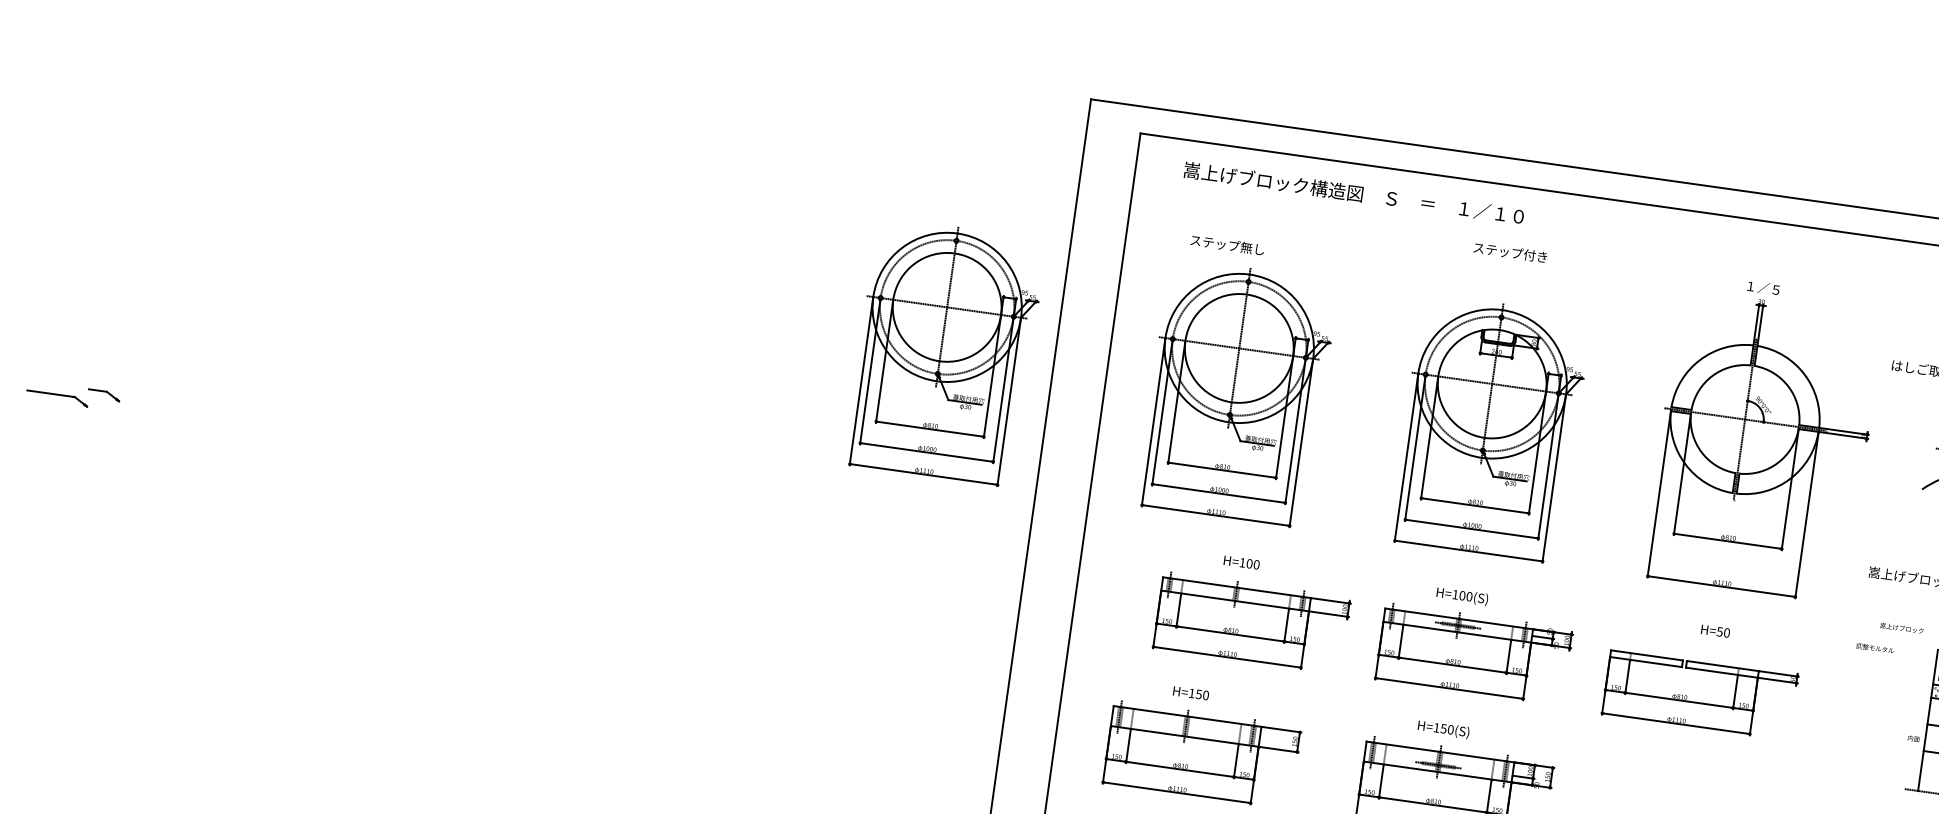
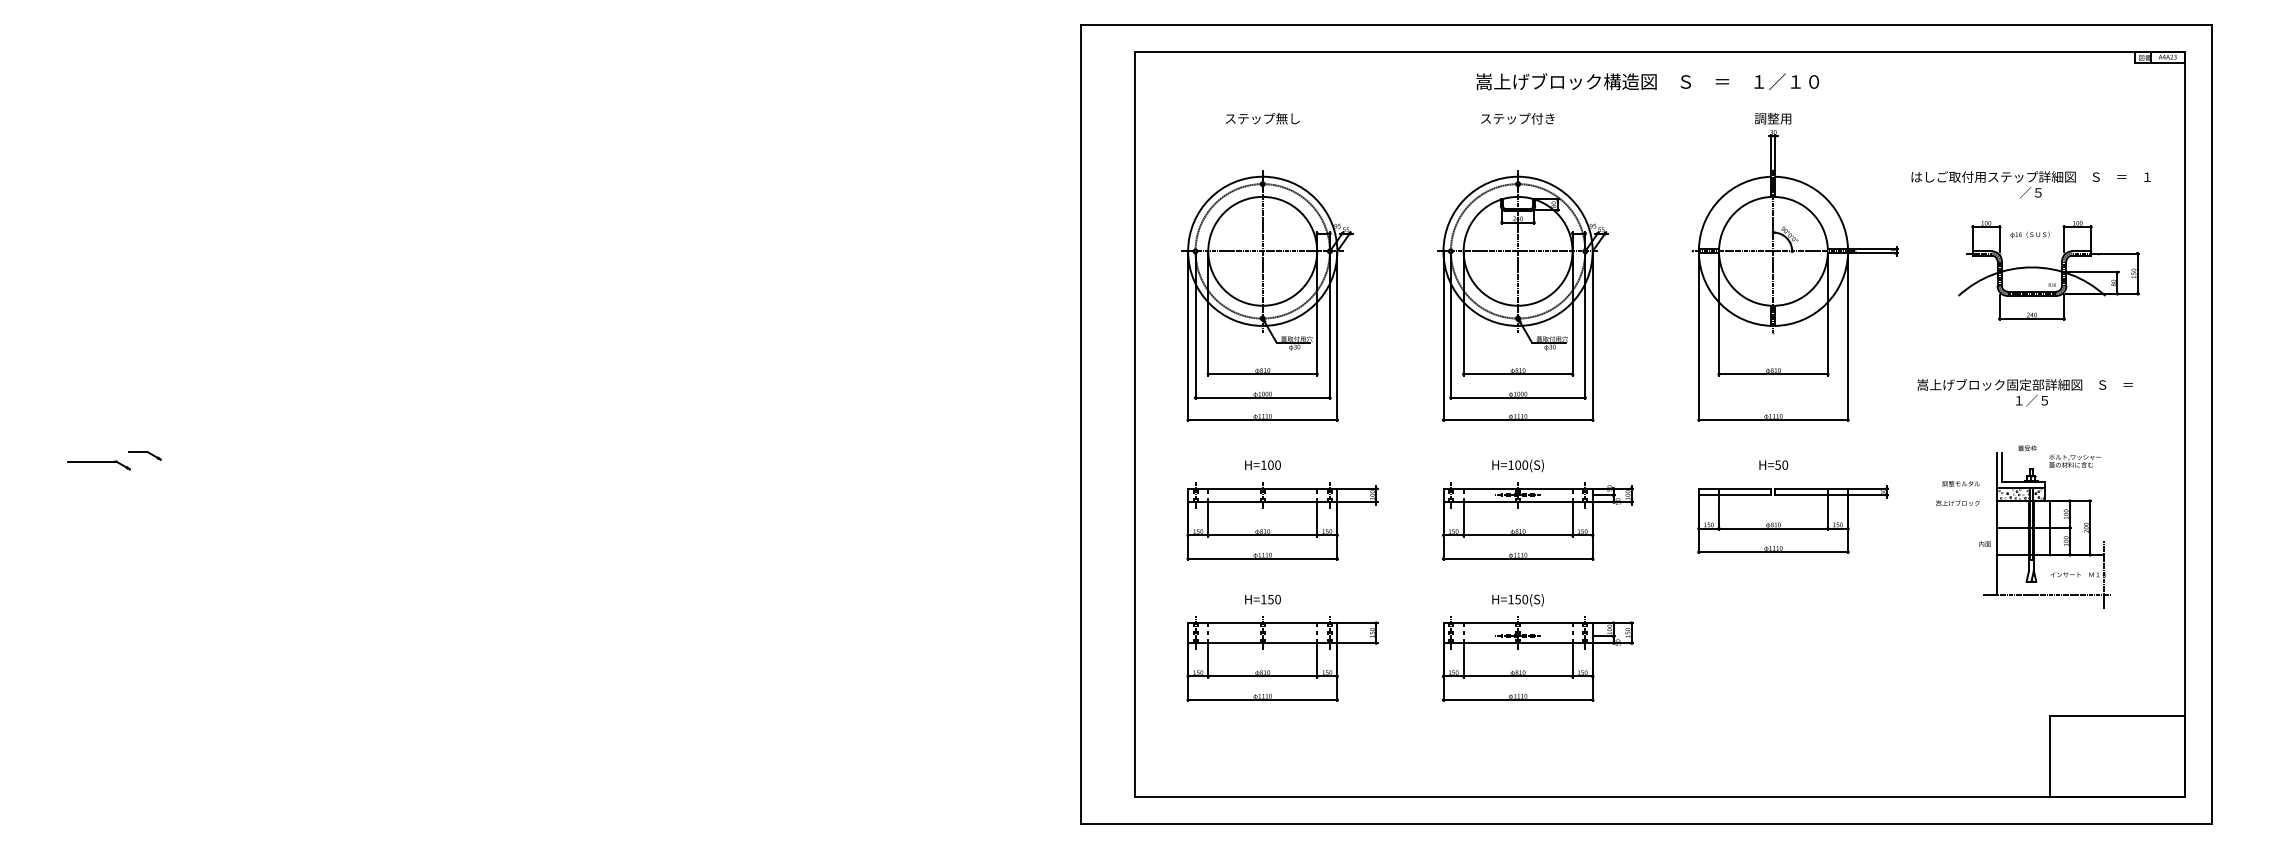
text: (1353, 193) -> (1647, 81), moved
text: (1227, 244) -> (1262, 118), moved
text: (1762, 287) -> (1772, 118), １／５ -> 調整用
part: (945, 351) -> (972, 295), removed
text: (1241, 561) -> (1262, 464), moved
part: (1252, 623) -> (1282, 521), moved
text: (1901, 628) -> (1957, 503), moved
text: (1874, 647) -> (1960, 483), moved
part: (1698, 702) -> (1792, 528), moved

